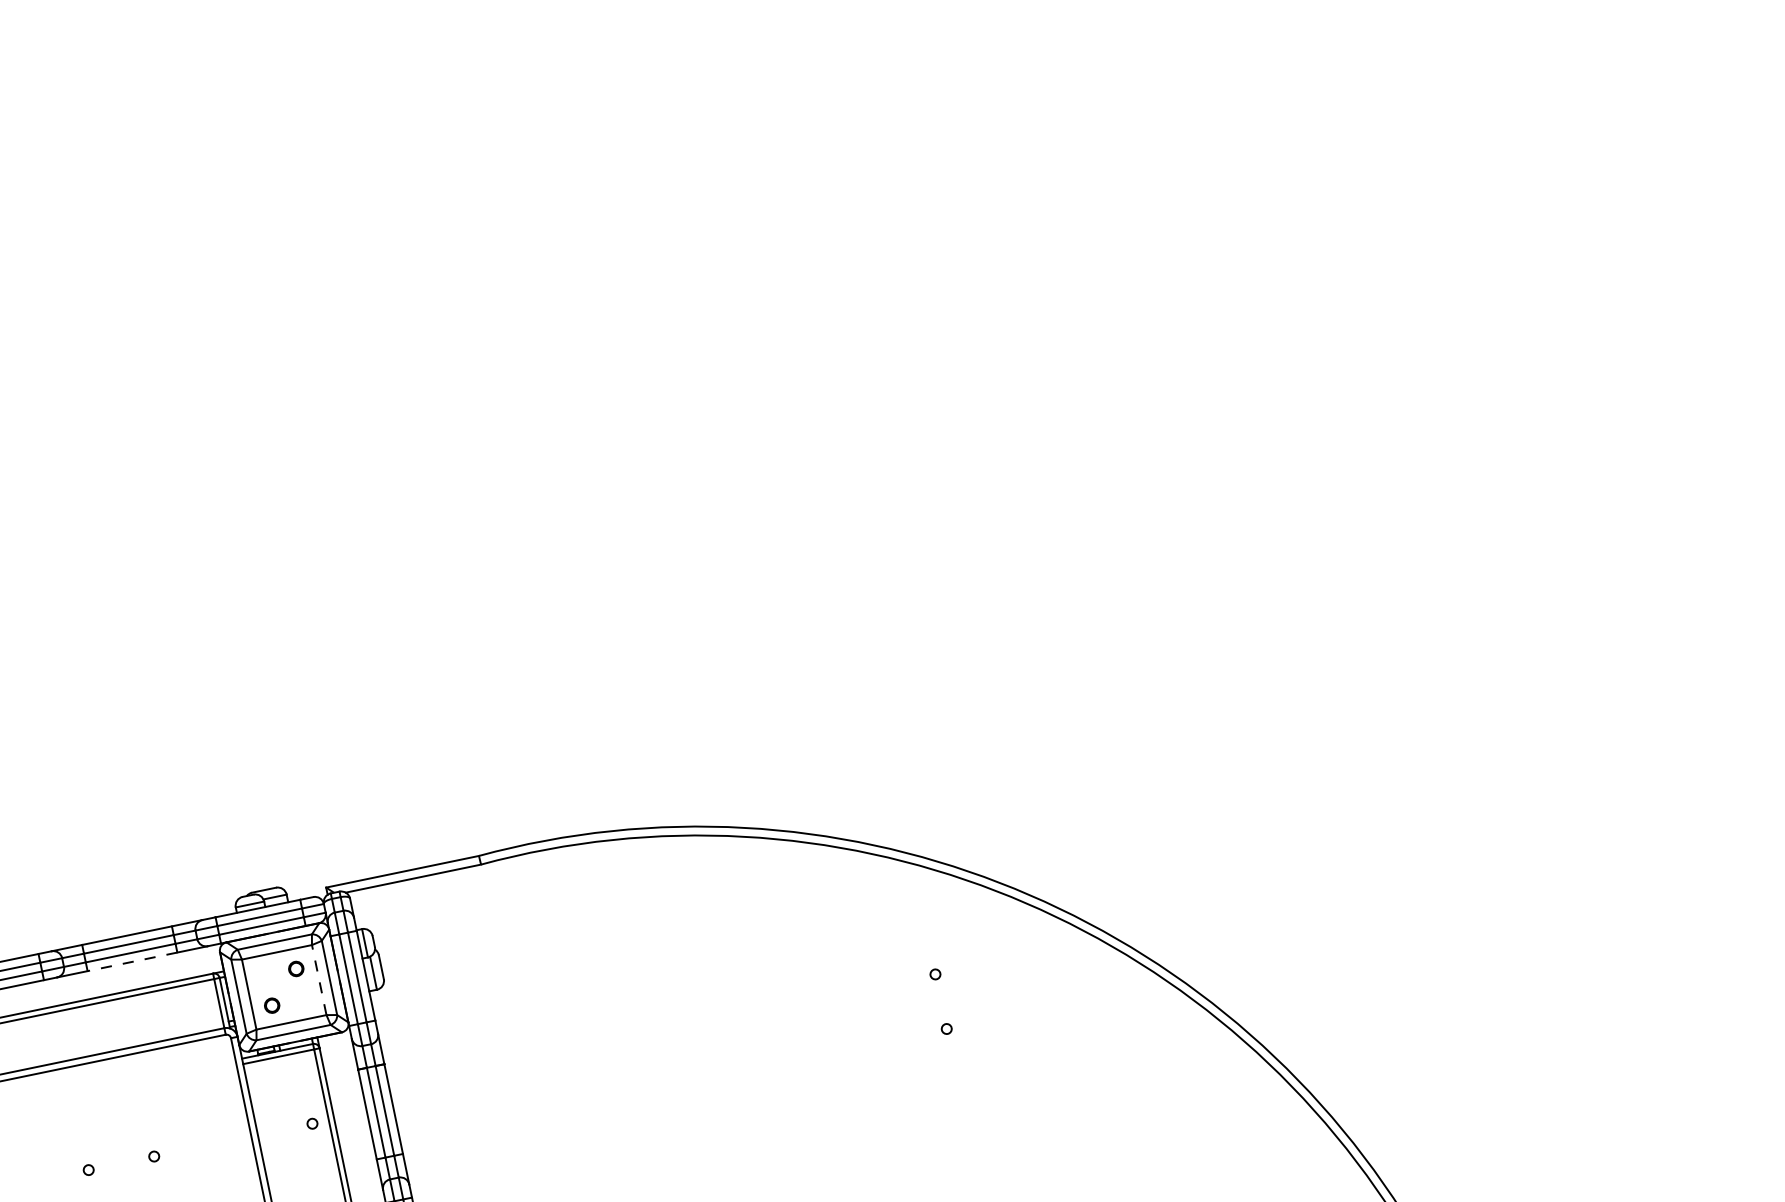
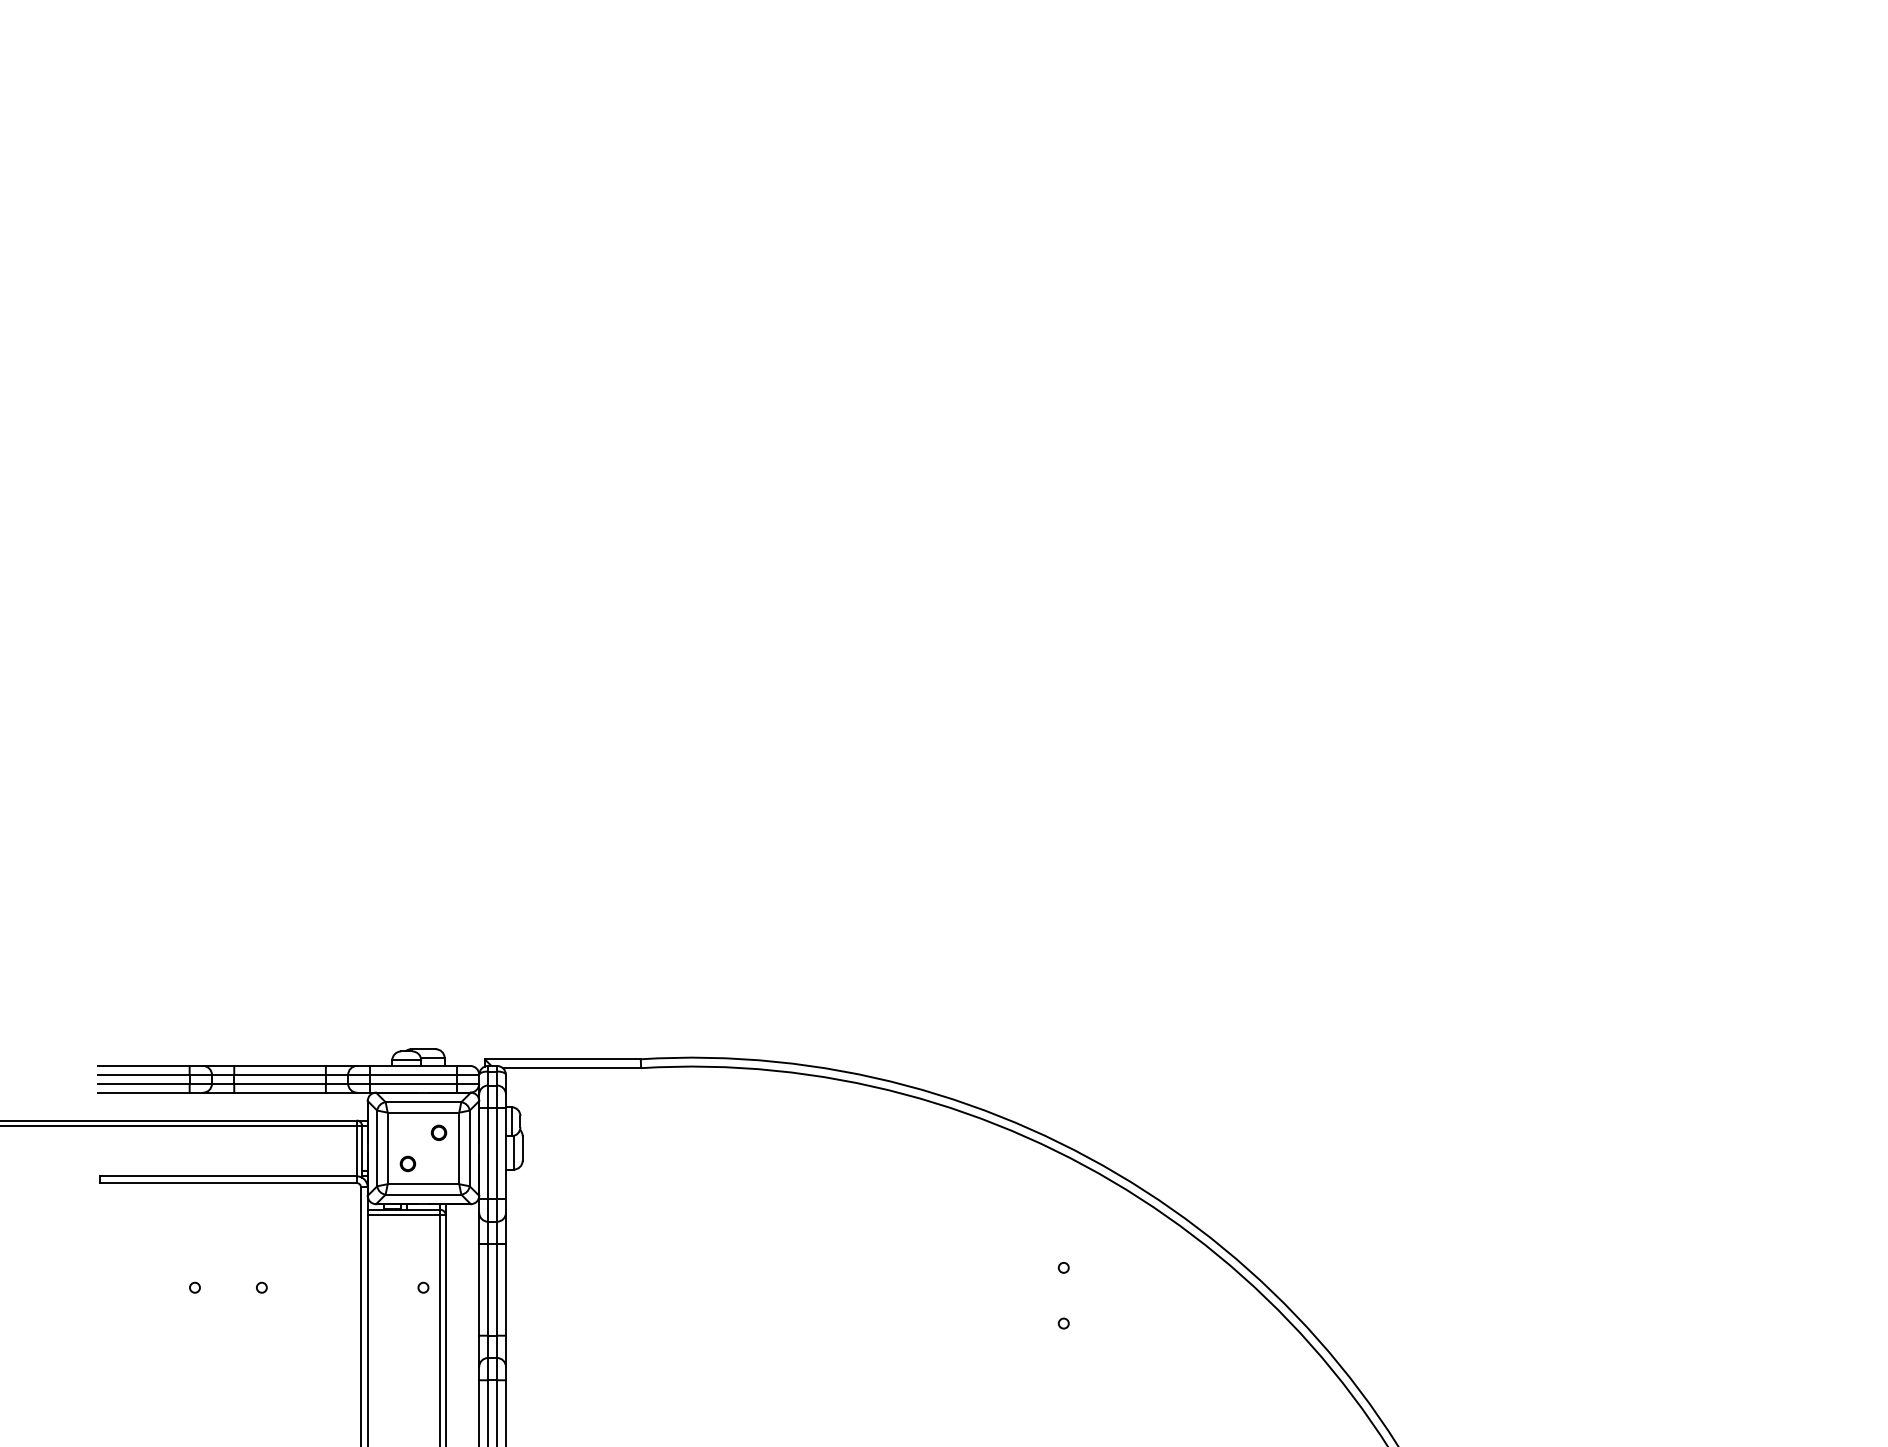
line: (132, 961) -> (280, 1092), dashed -> solid
line: (319, 980) -> (459, 1148), dashed -> solid

